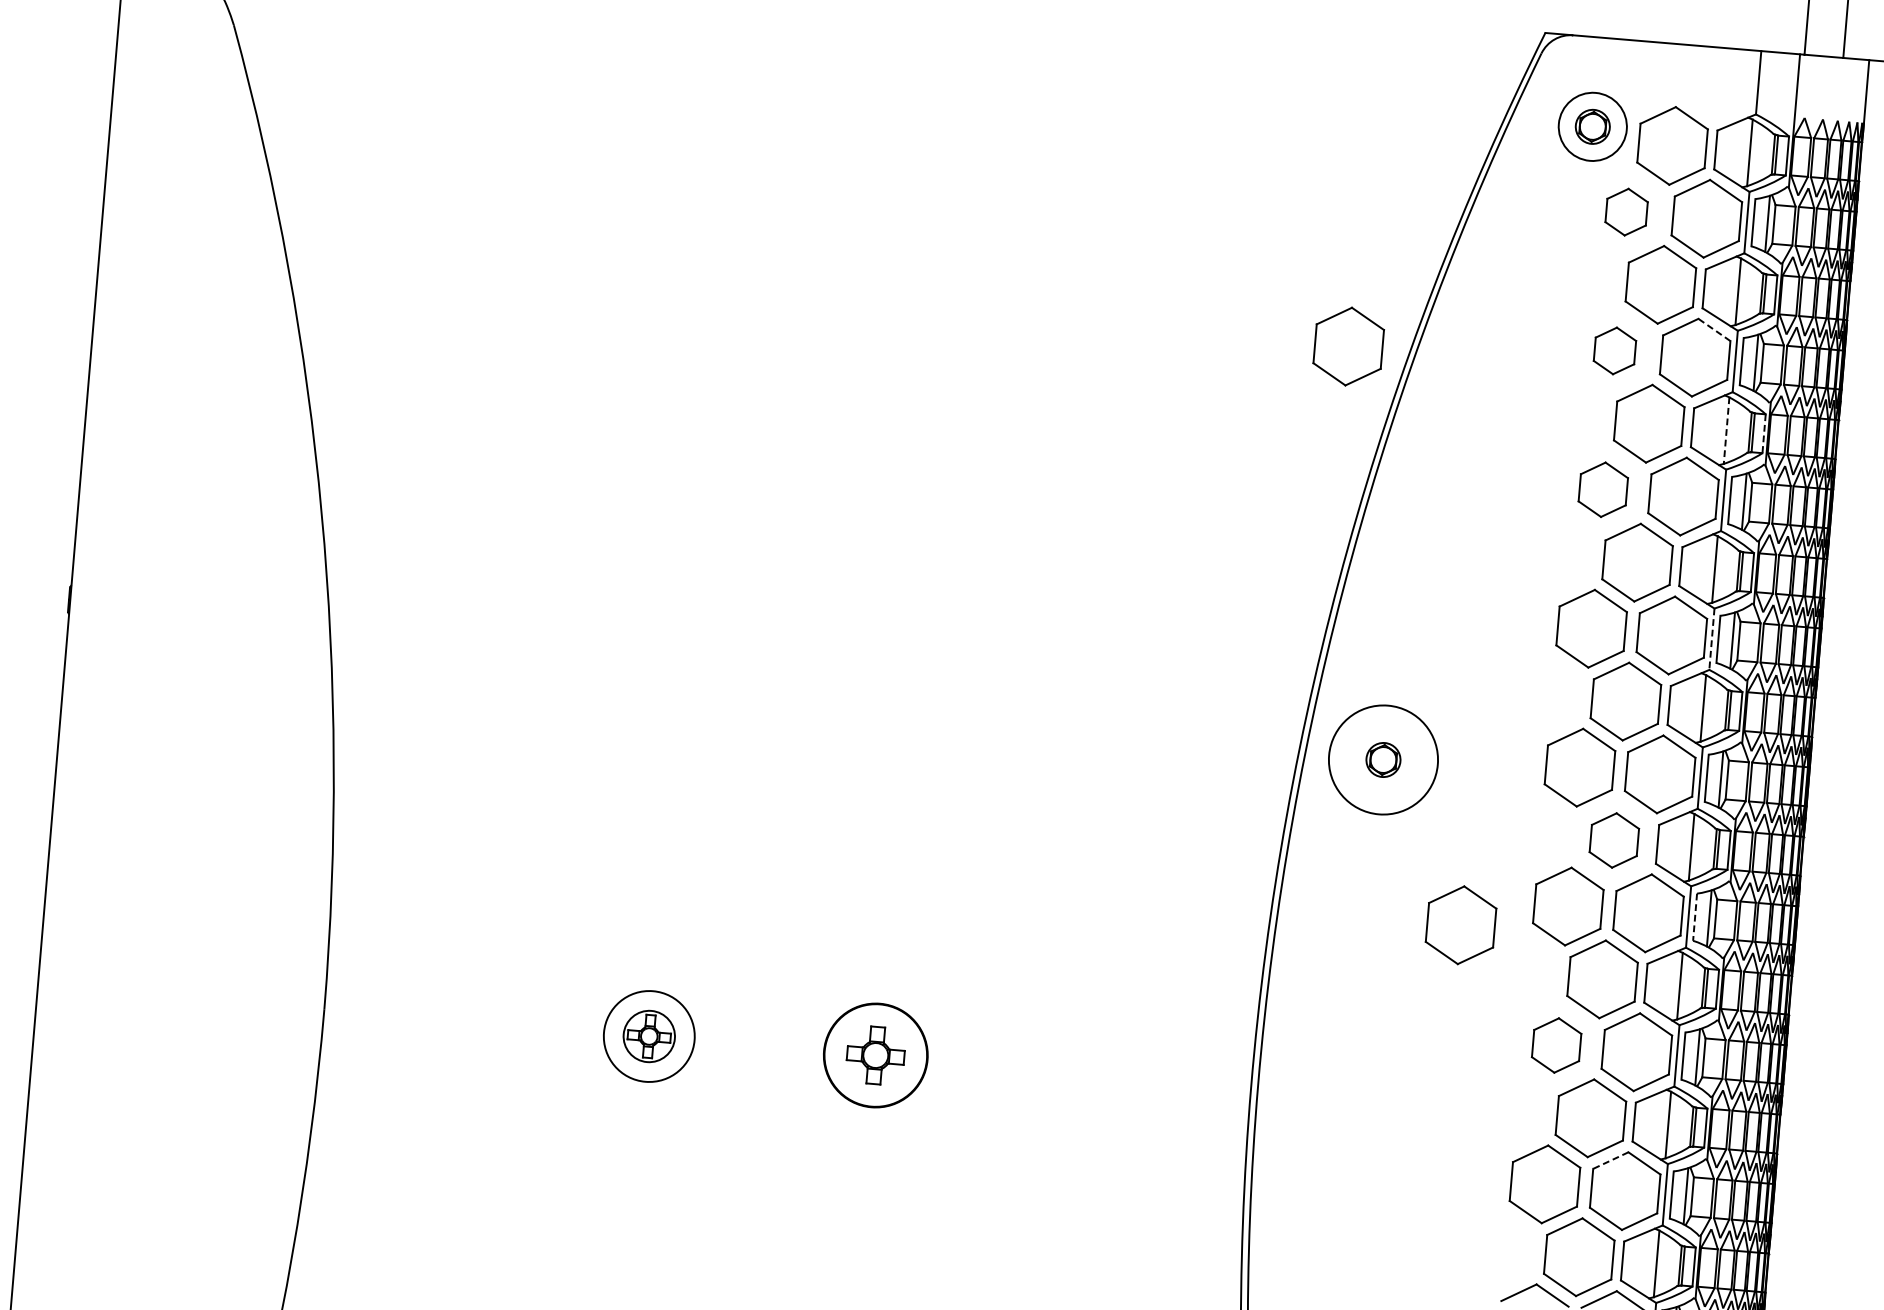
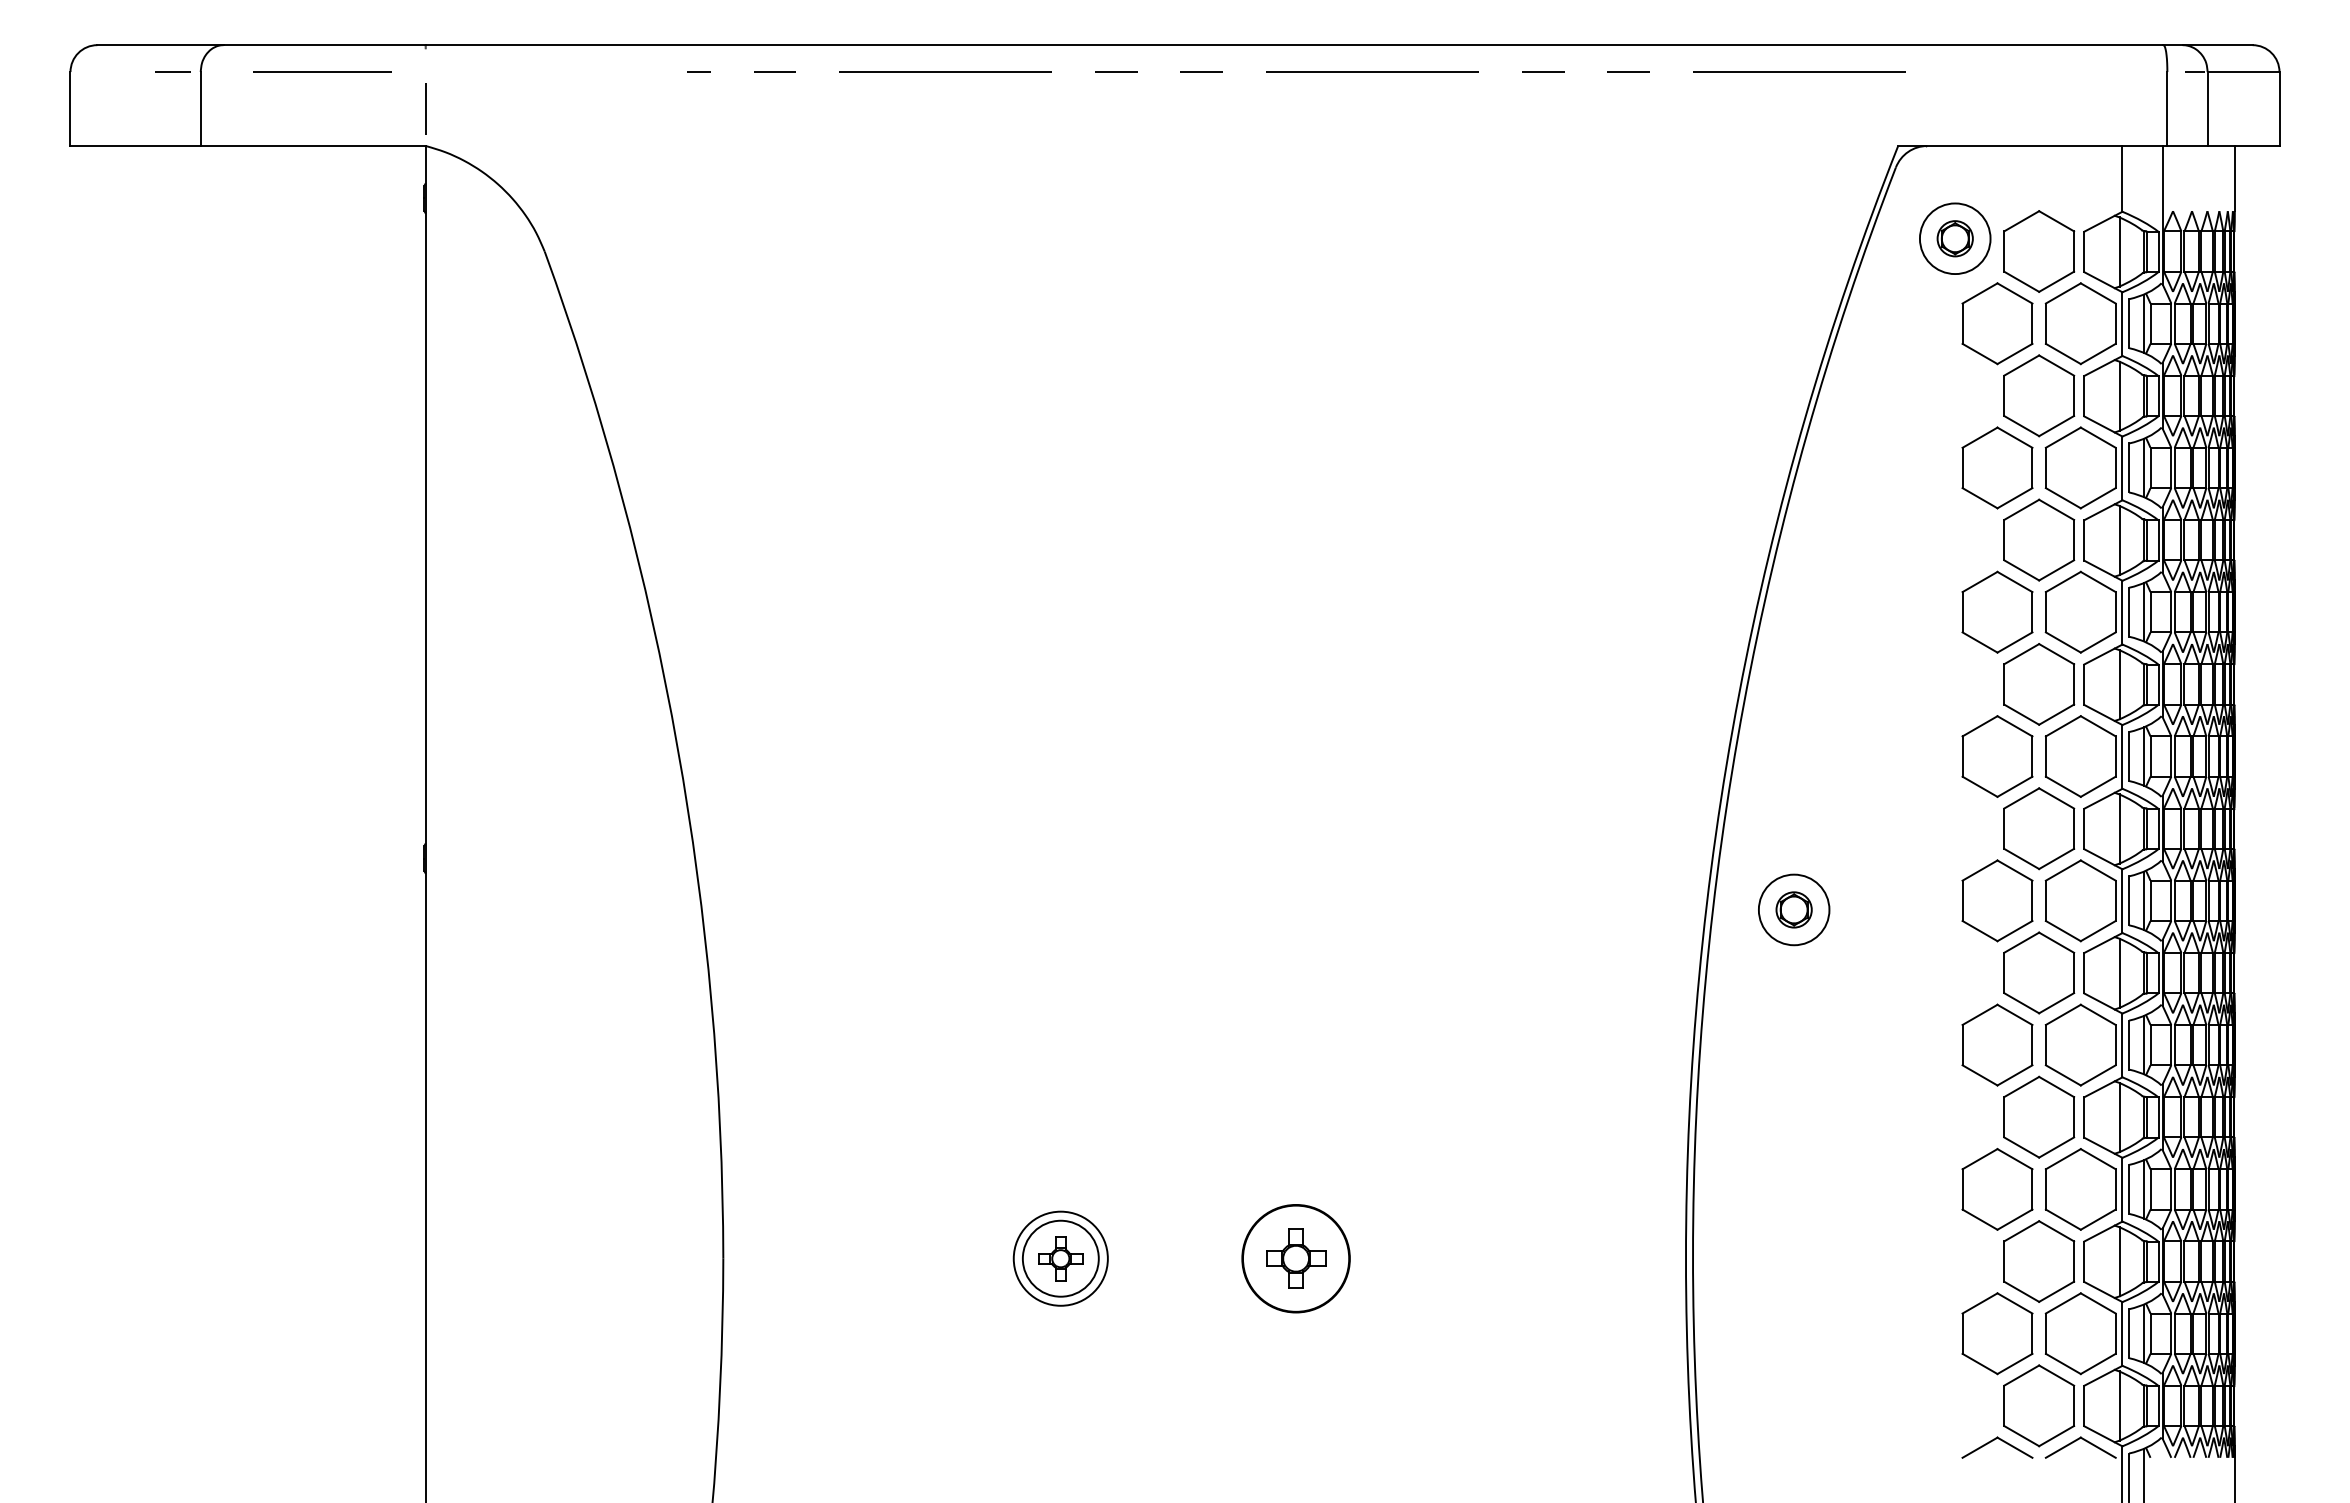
part: (1626, 211) -> (1997, 323), size x1.67
line: (1713, 329) -> (2097, 437), dashed -> solid
part: (1348, 346) -> (1722, 486), removed
part: (1615, 350) -> (1997, 467), size x1.67
line: (1726, 430) -> (2119, 540), dashed -> solid
line: (1764, 433) -> (2158, 540), dashed -> solid
part: (1603, 489) -> (1997, 611), size x1.43
line: (1711, 638) -> (2122, 756), dashed -> solid
circle: (1382, 759) -> (1793, 909), size x0.62
part: (1614, 840) -> (2039, 972), size x1.43
line: (1695, 917) -> (2129, 1045), dashed -> solid
part: (1461, 925) -> (1888, 1073), removed
circle: (649, 1036) -> (1060, 1258), size x1.43
part: (1556, 1045) -> (1997, 1189), size x1.43
line: (1610, 1160) -> (2062, 1303), dashed -> solid

